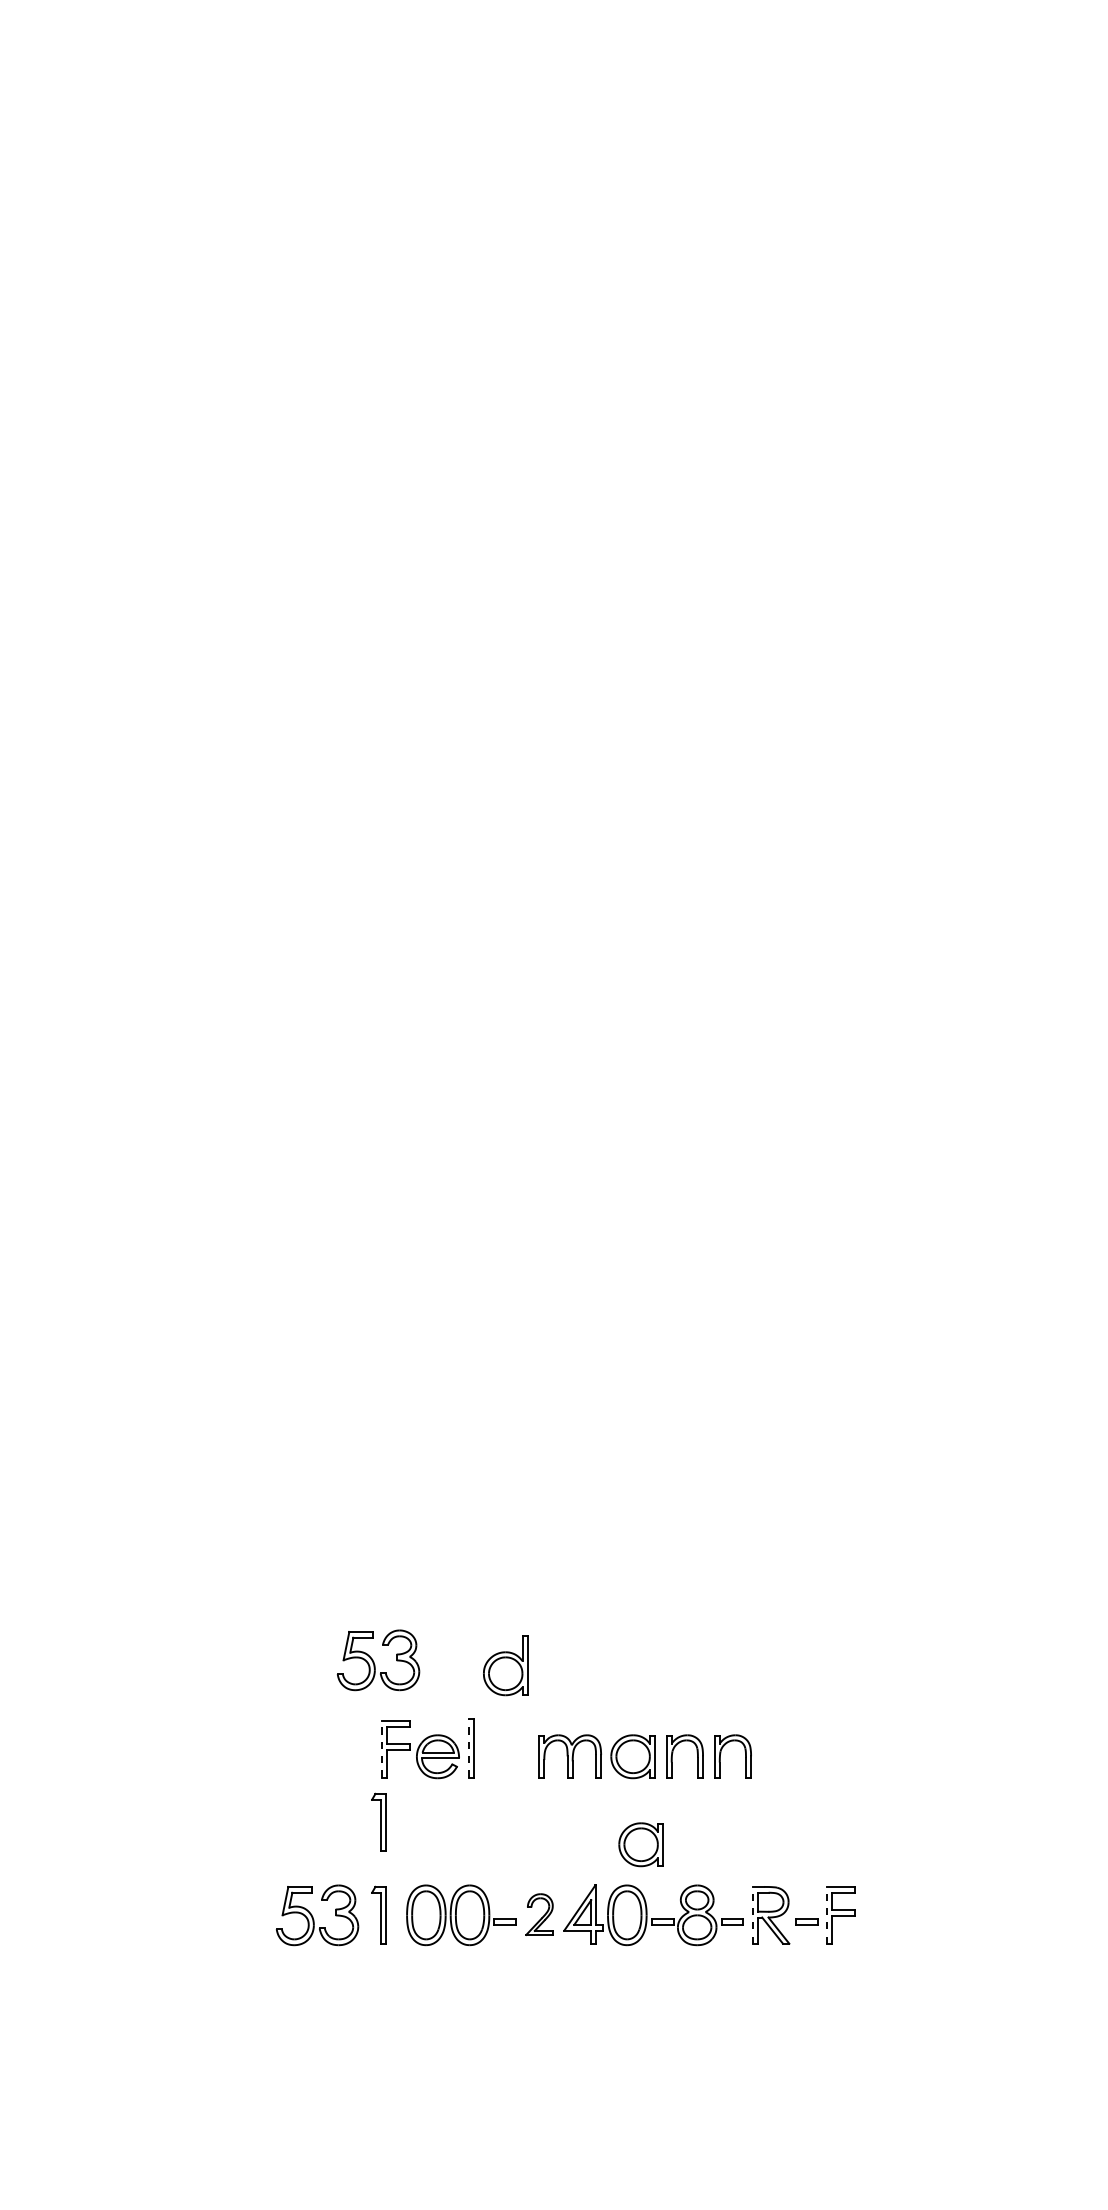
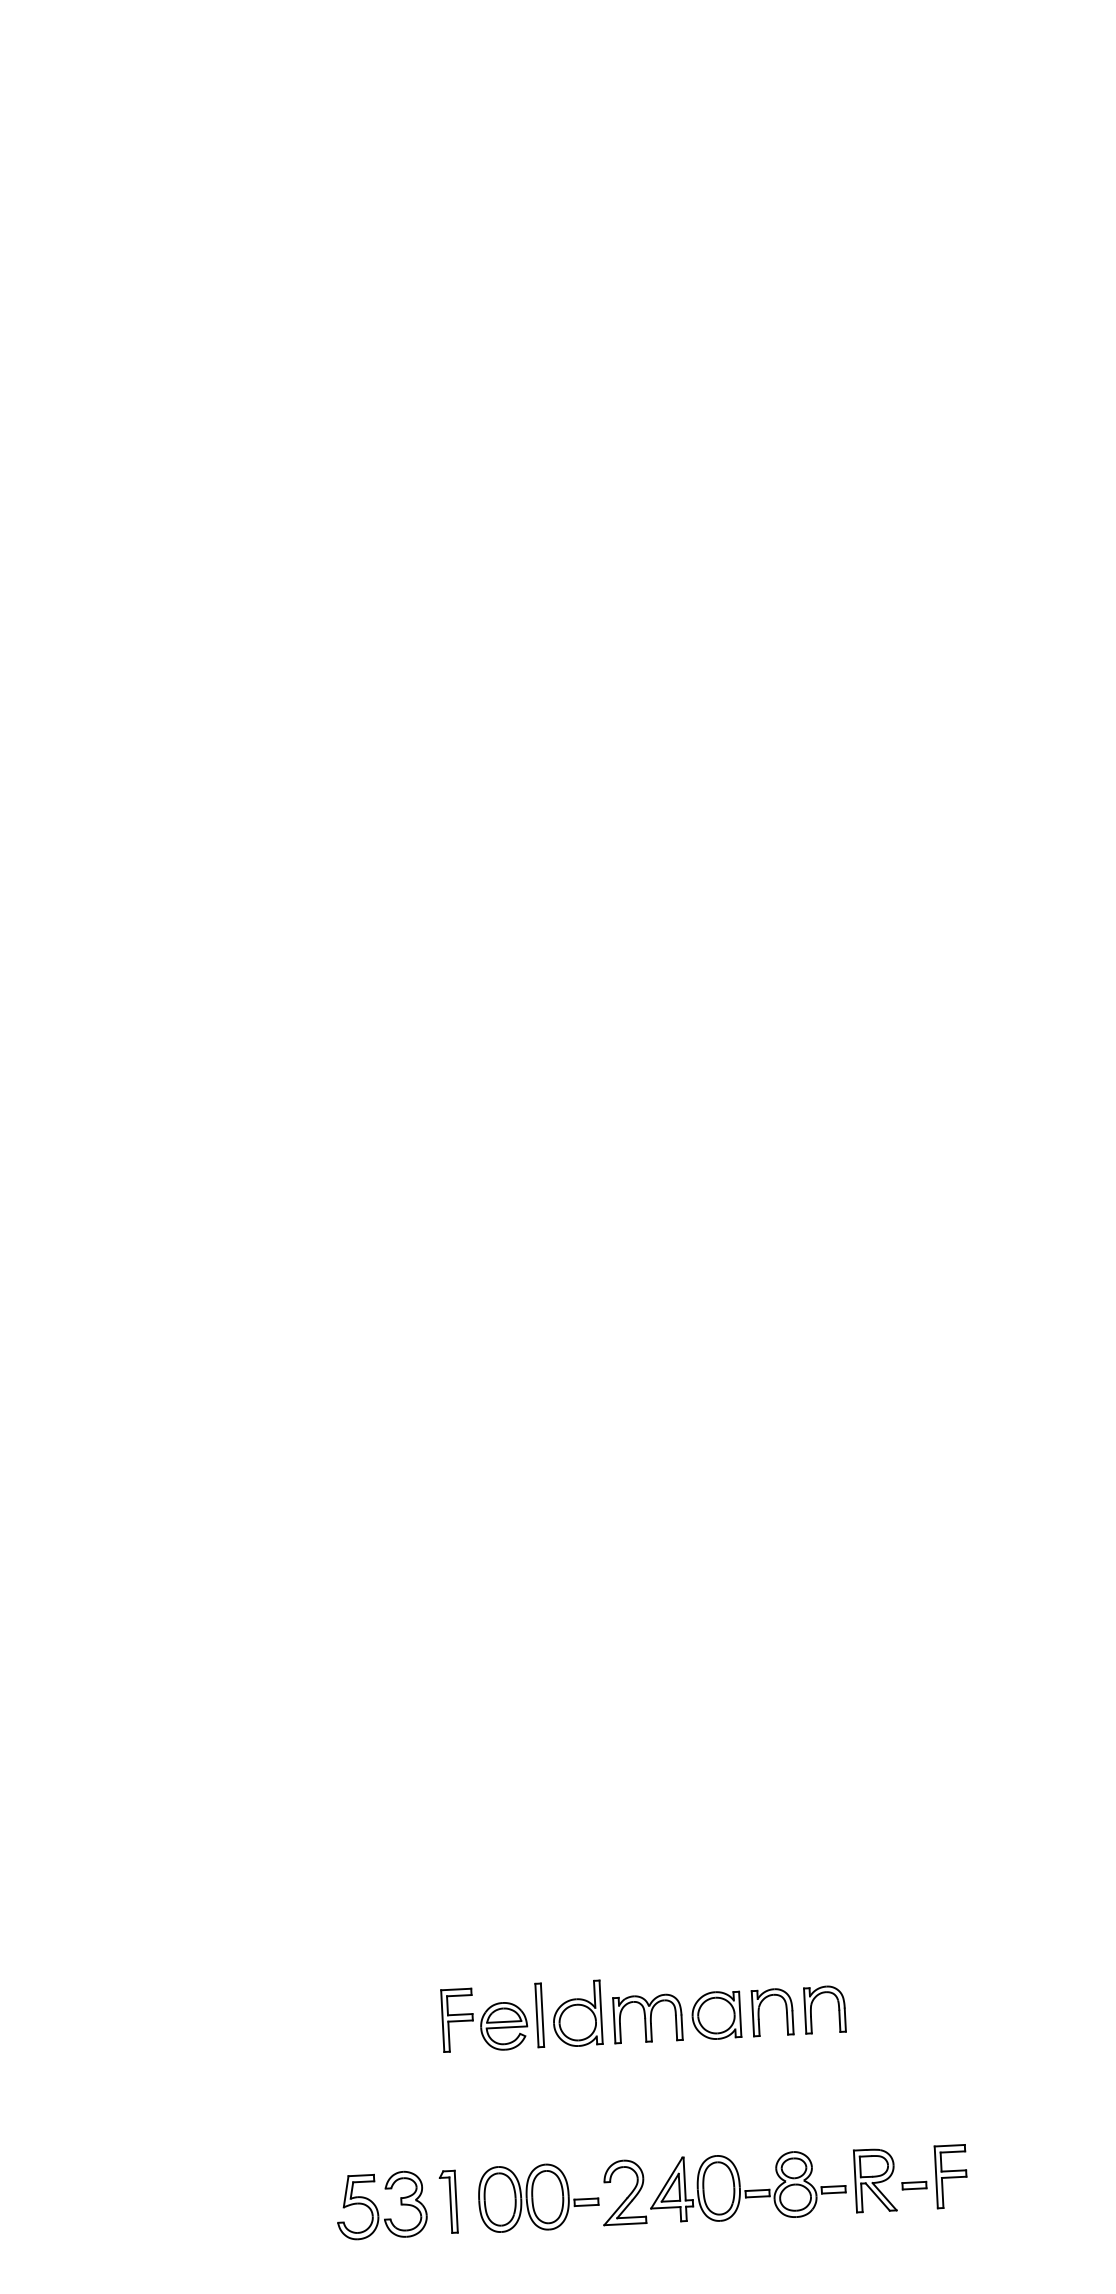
part: (378, 1660) -> (434, 1924), removed
part: (505, 1665) -> (577, 2013), moved
line: (468, 1747) -> (536, 2014), dashed -> solid
line: (381, 1748) -> (442, 2020), dashed -> solid
part: (378, 1821) -> (442, 2100), removed
part: (640, 1844) -> (729, 2110), removed
part: (539, 1914) -> (623, 2192), size x1.43
line: (752, 1914) -> (855, 2180), dashed -> solid
line: (827, 1914) -> (936, 2176), dashed -> solid

